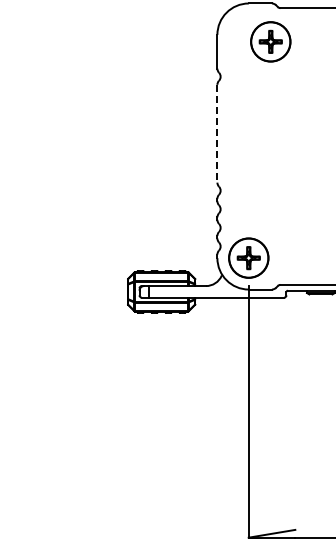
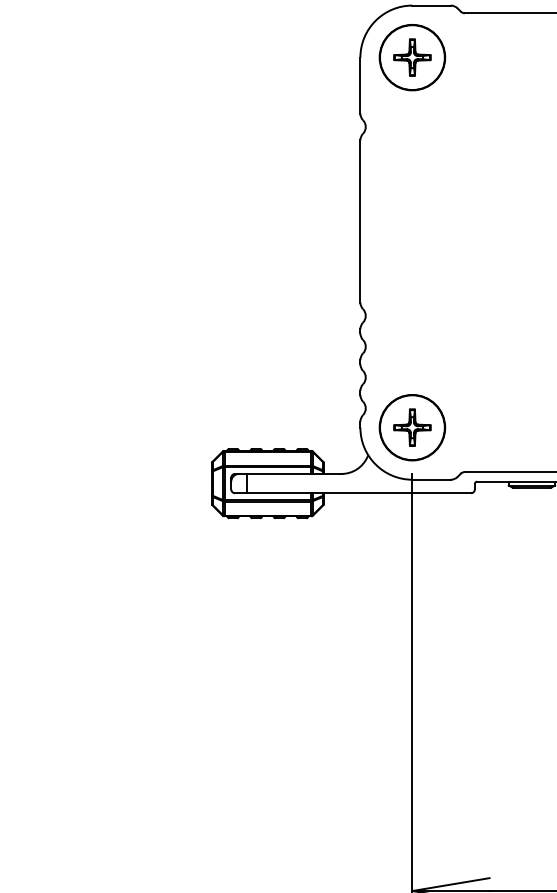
part: (270, 41) -> (411, 56), moved
line: (217, 133) -> (360, 221), dashed -> solid

